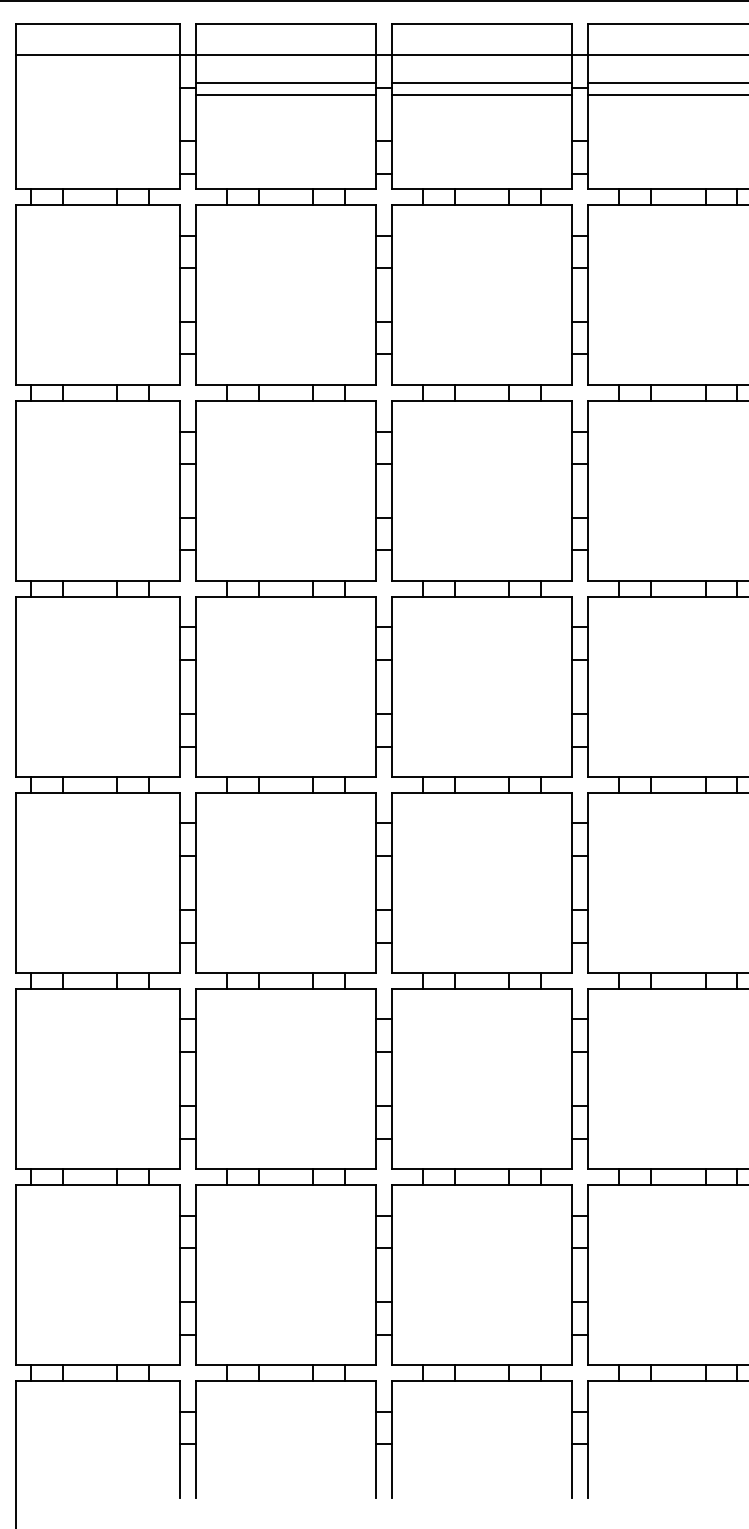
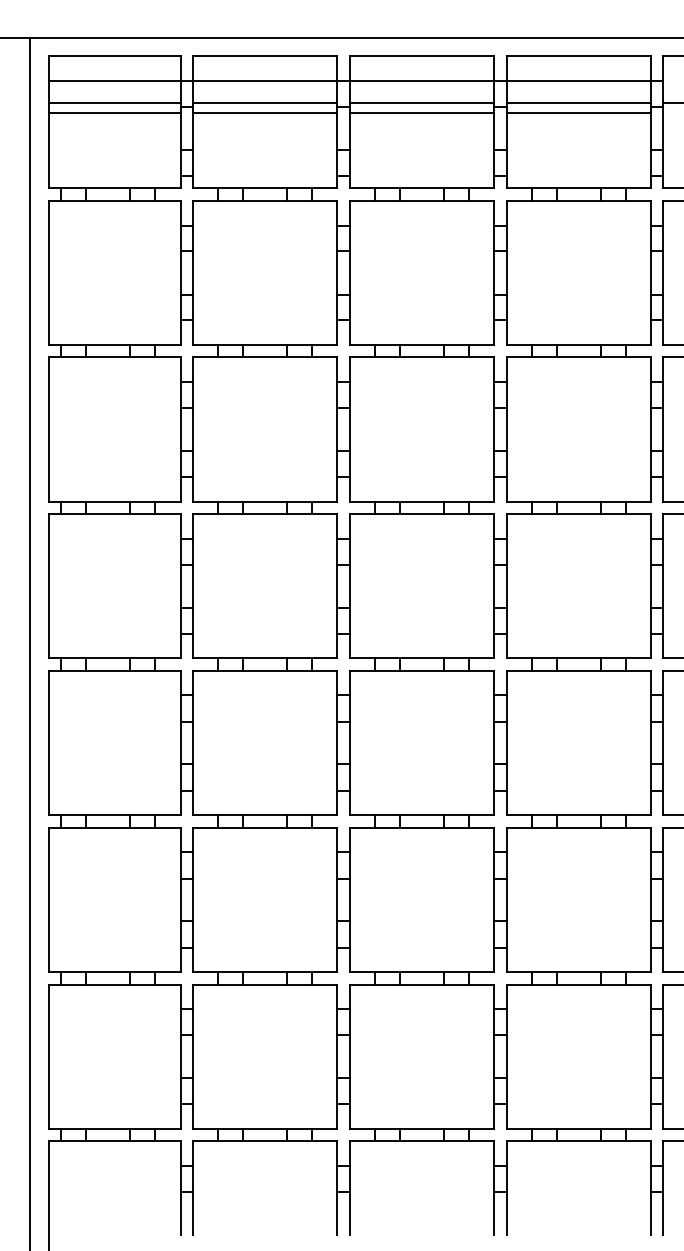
line: (97, 83) -> (114, 103), added
line: (97, 95) -> (114, 113), added

